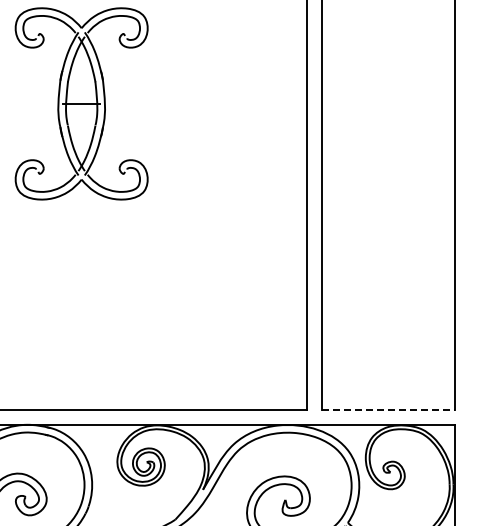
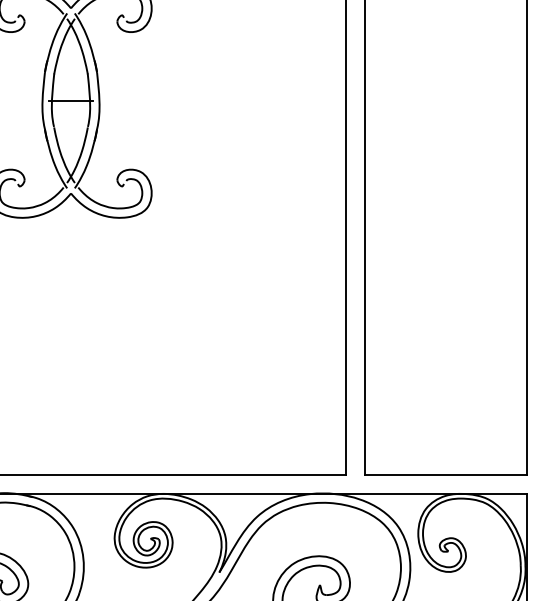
line: (388, 409) -> (446, 474), dashed -> solid

